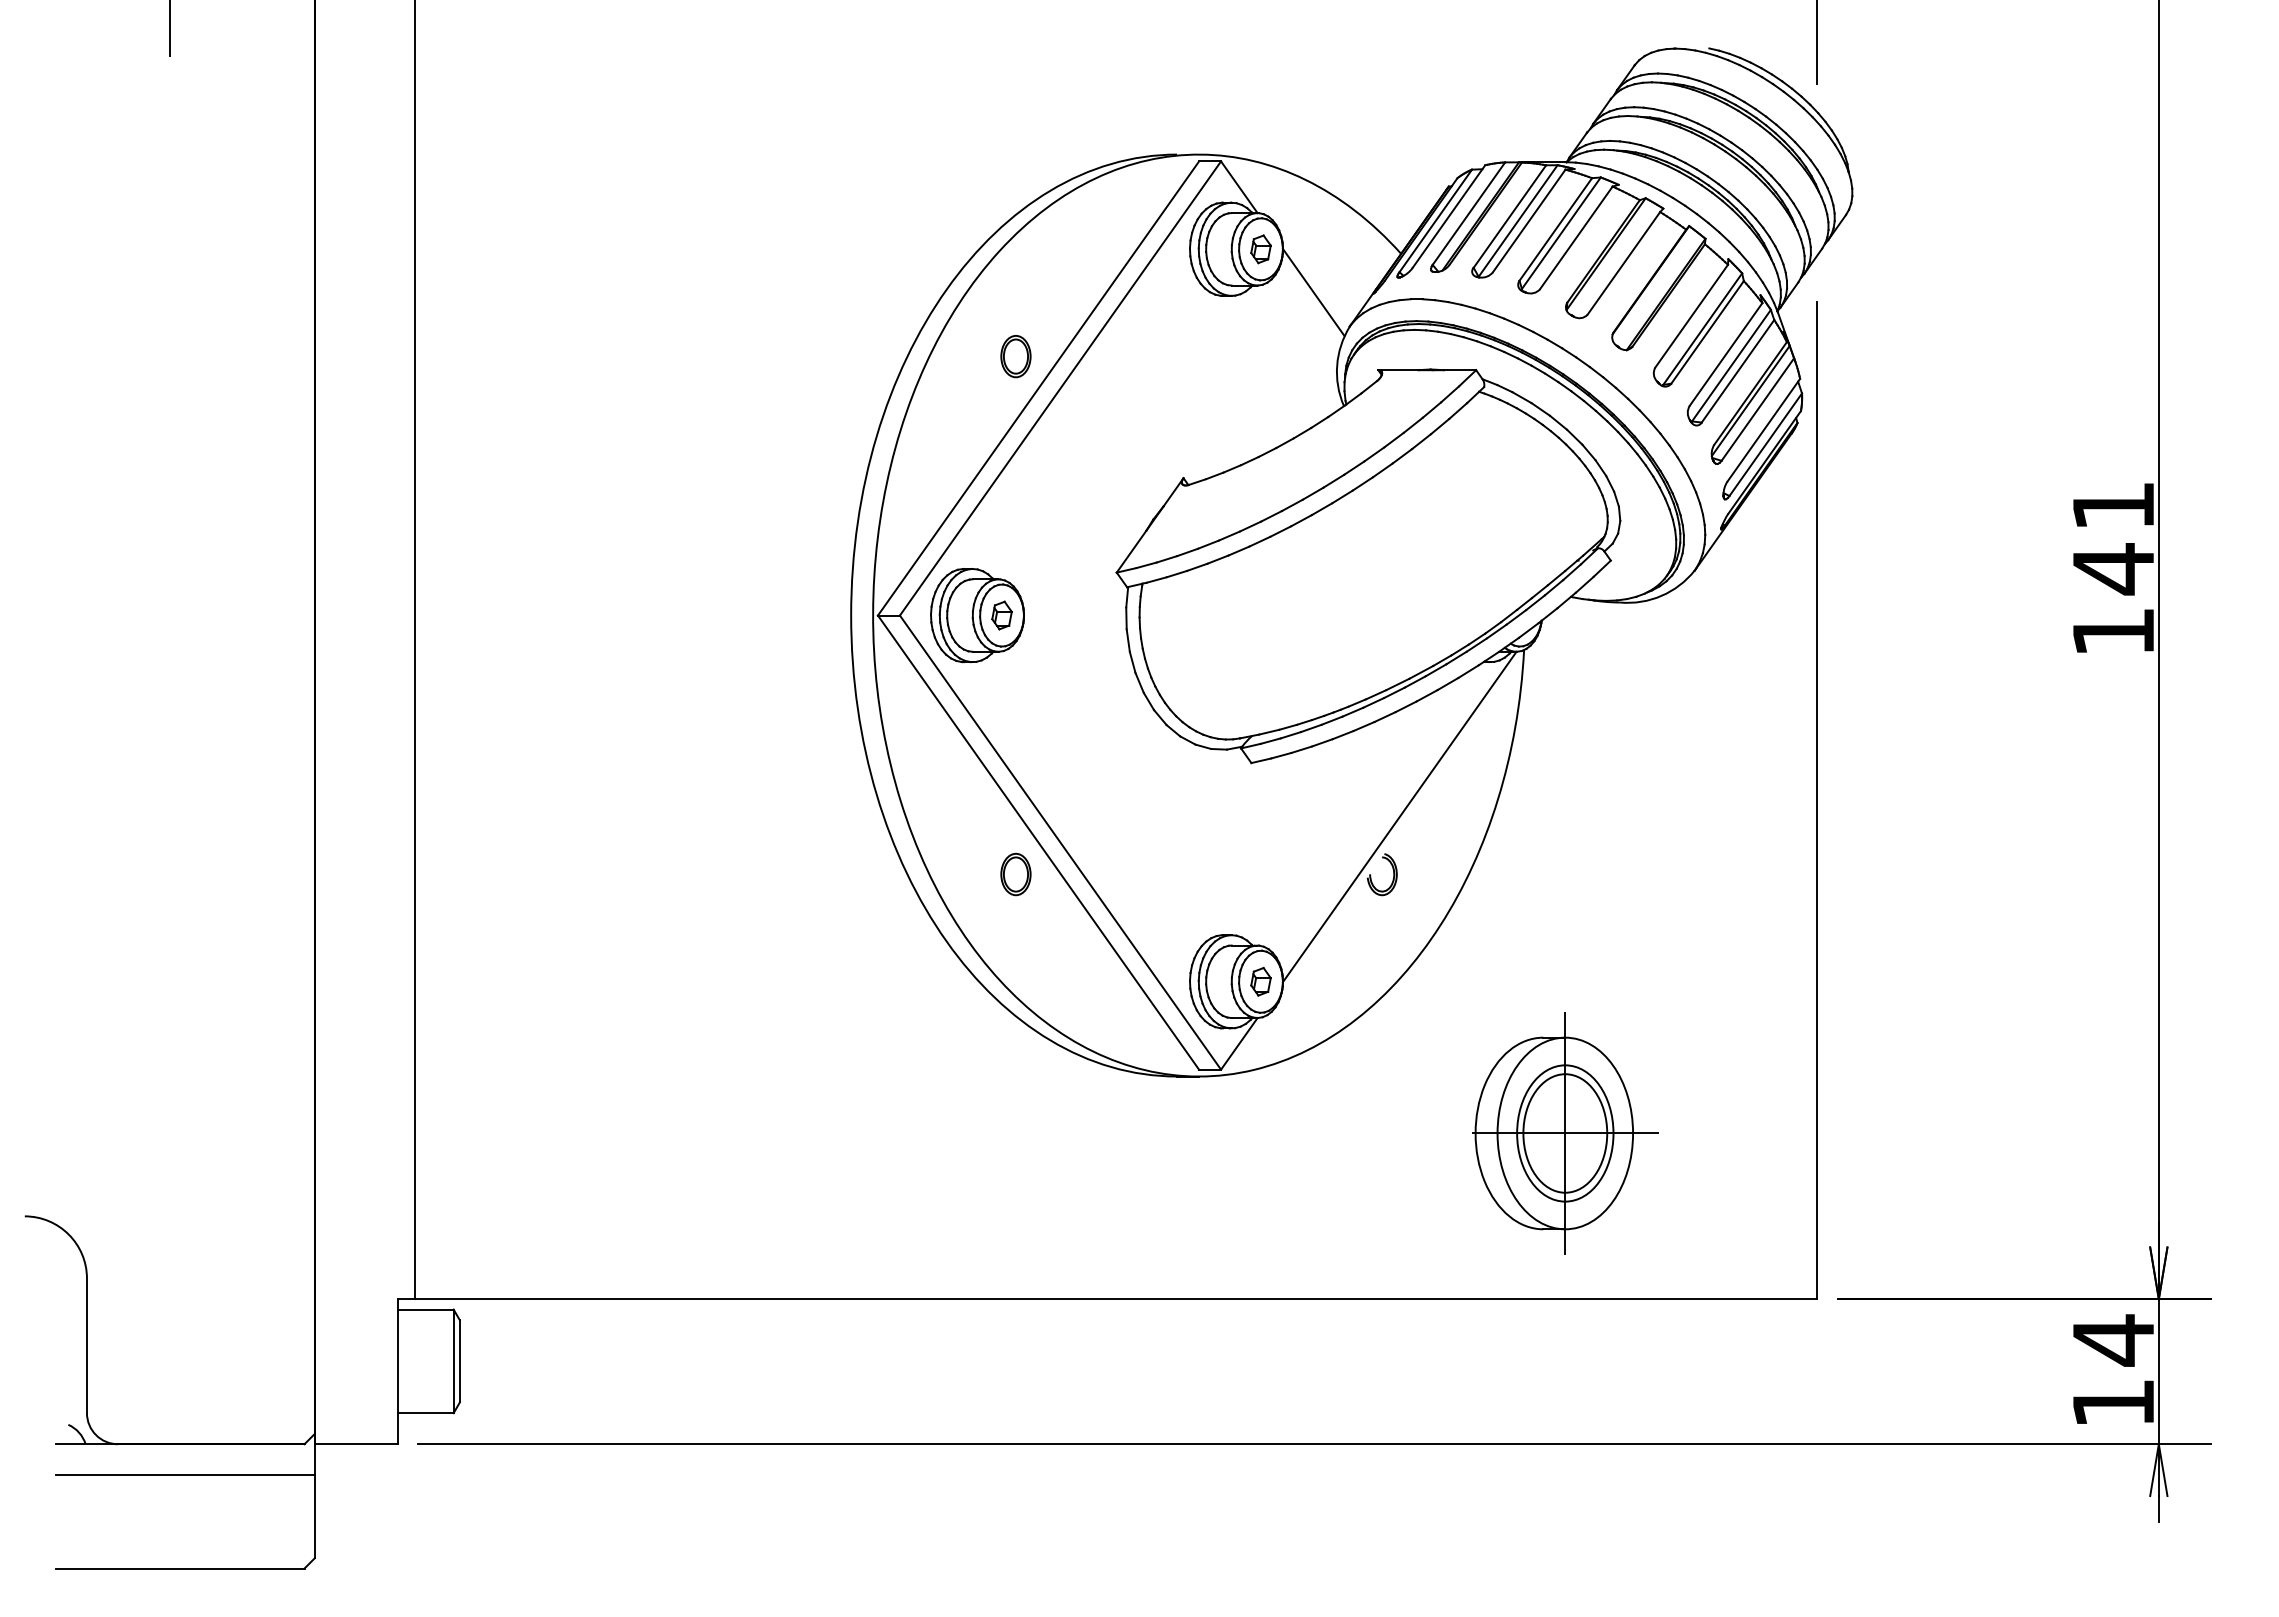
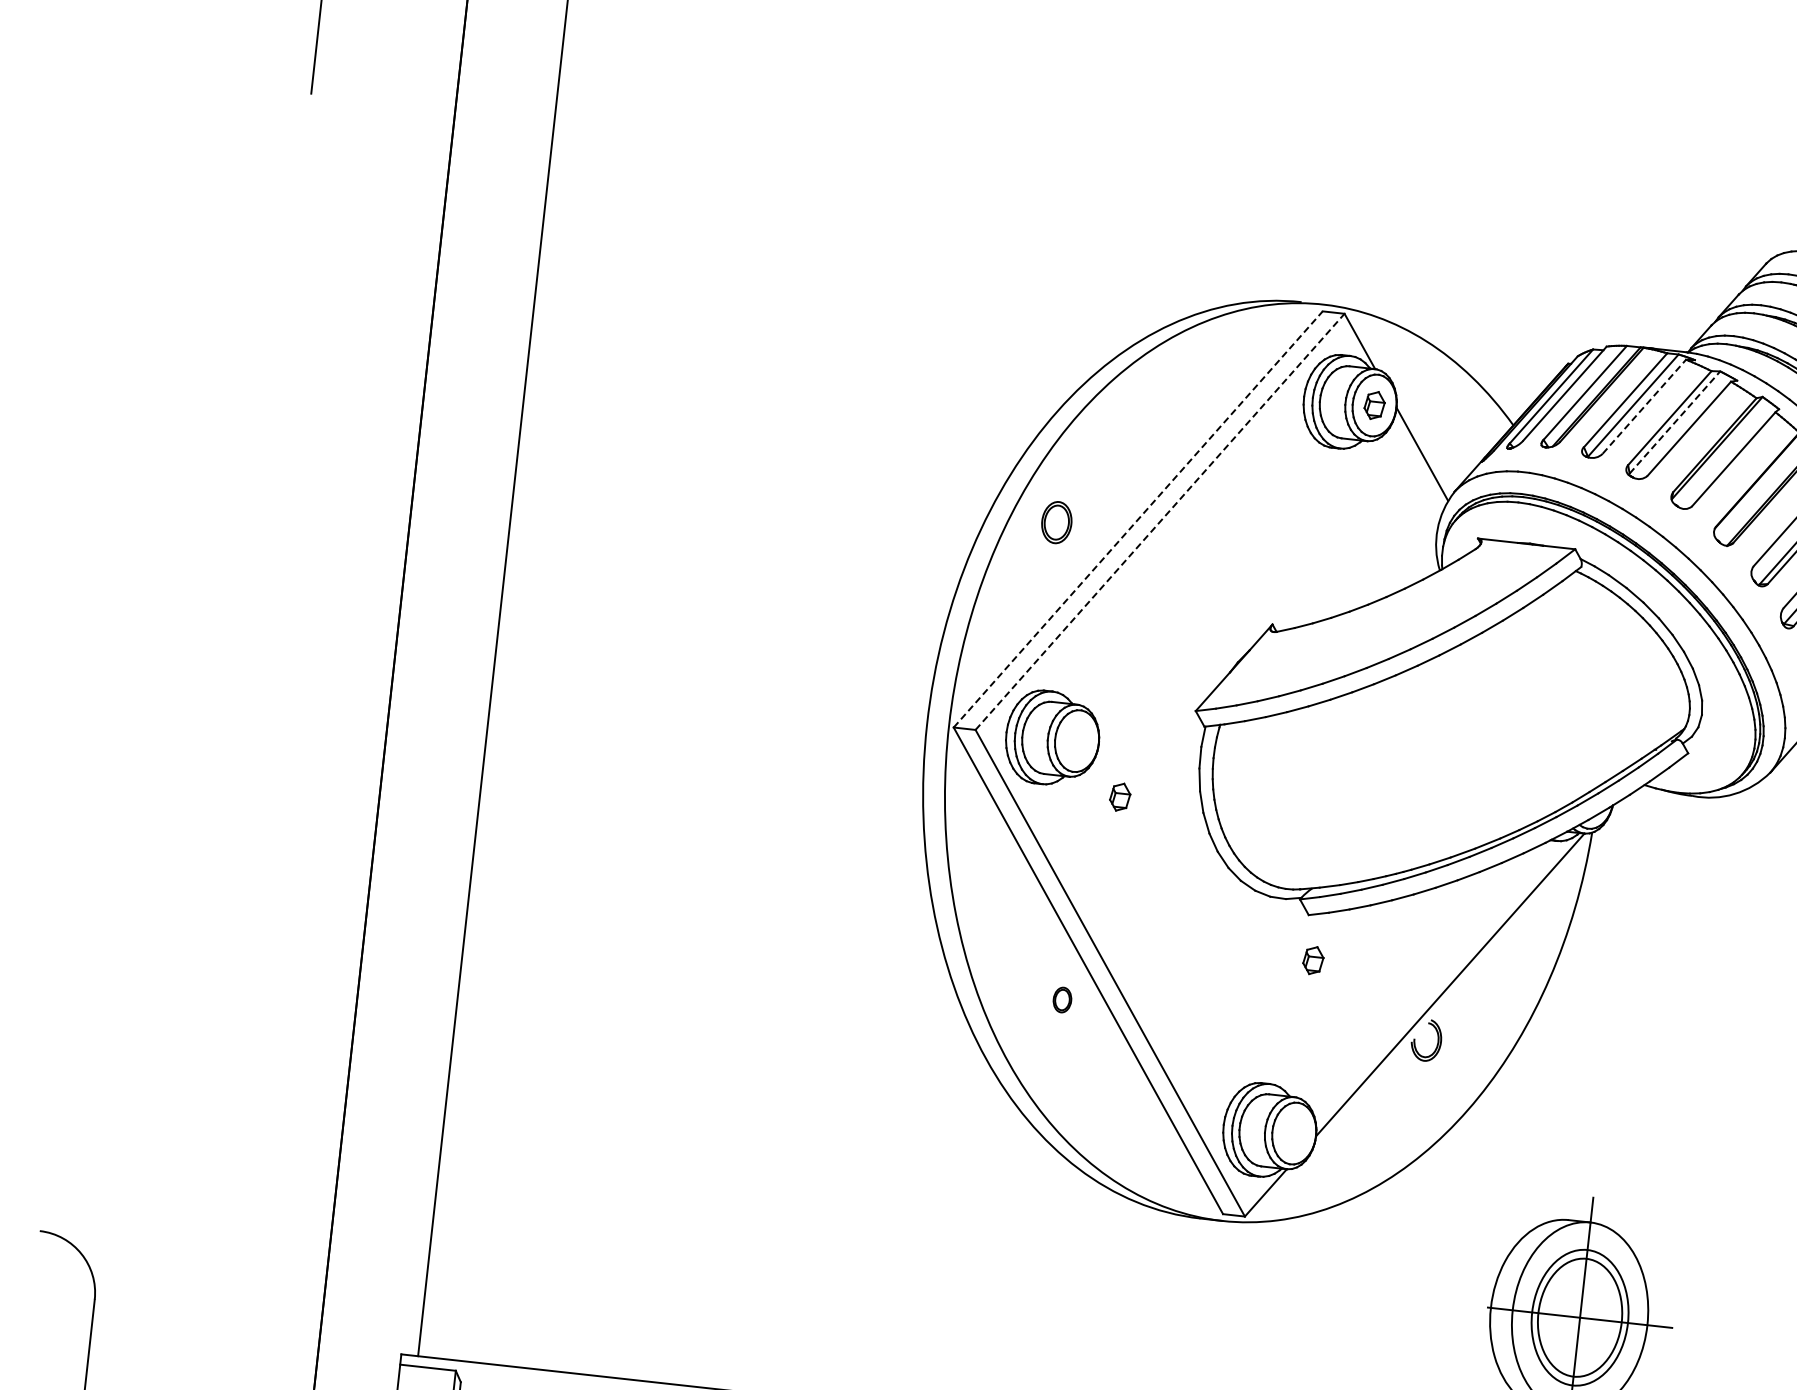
line: (1529, 220) -> (1644, 406), solid -> dashed
line: (1561, 232) -> (1675, 421), solid -> dashed
part: (1015, 356) -> (1056, 522), moved
line: (1038, 388) -> (1138, 519), solid -> dashed
line: (1060, 388) -> (1160, 521), solid -> dashed
part: (1001, 615) -> (1119, 797), moved
part: (1015, 874) -> (1062, 999), size x0.6
part: (1260, 981) -> (1312, 960), moved

